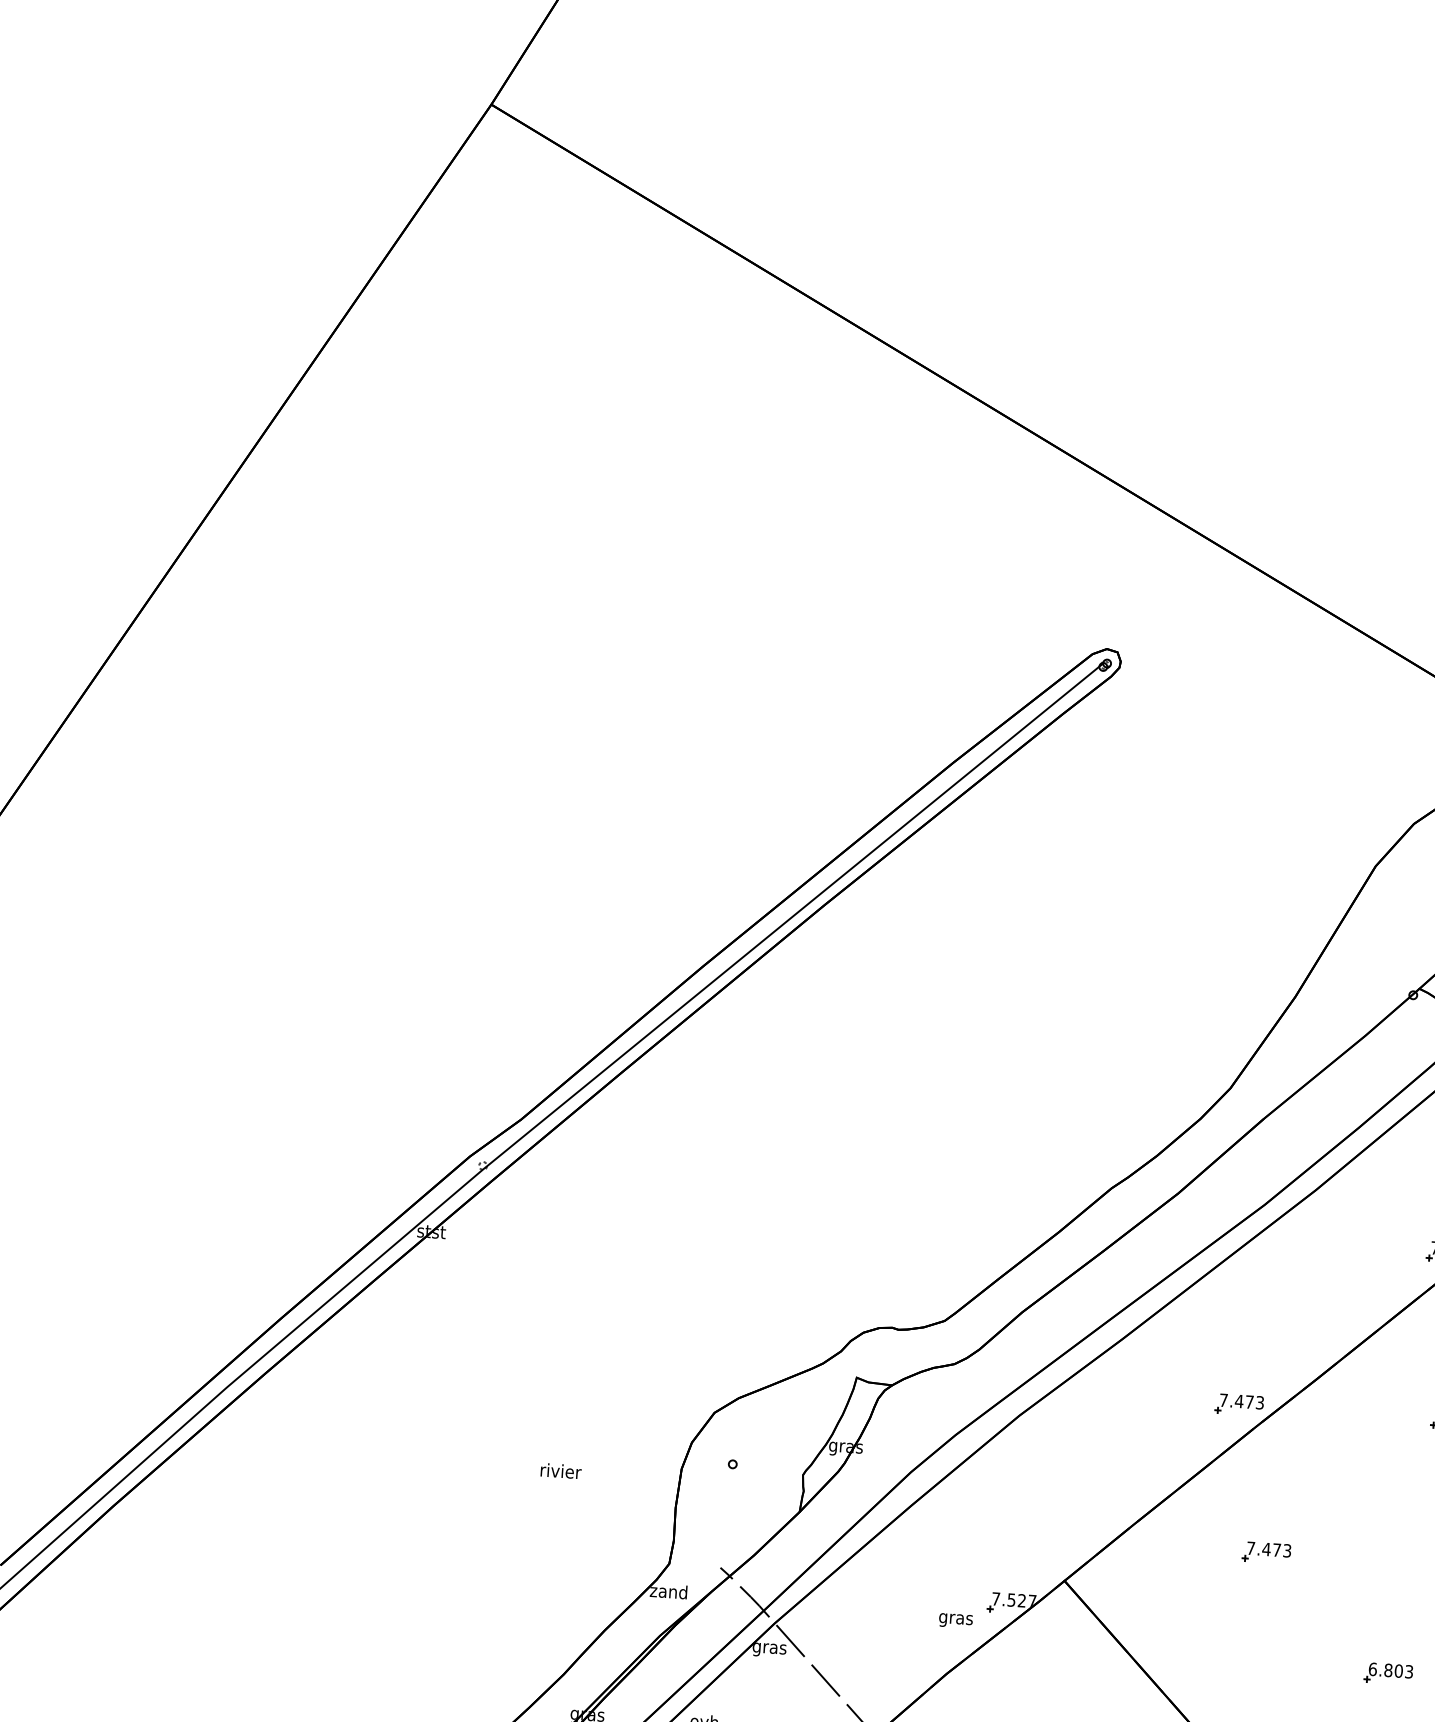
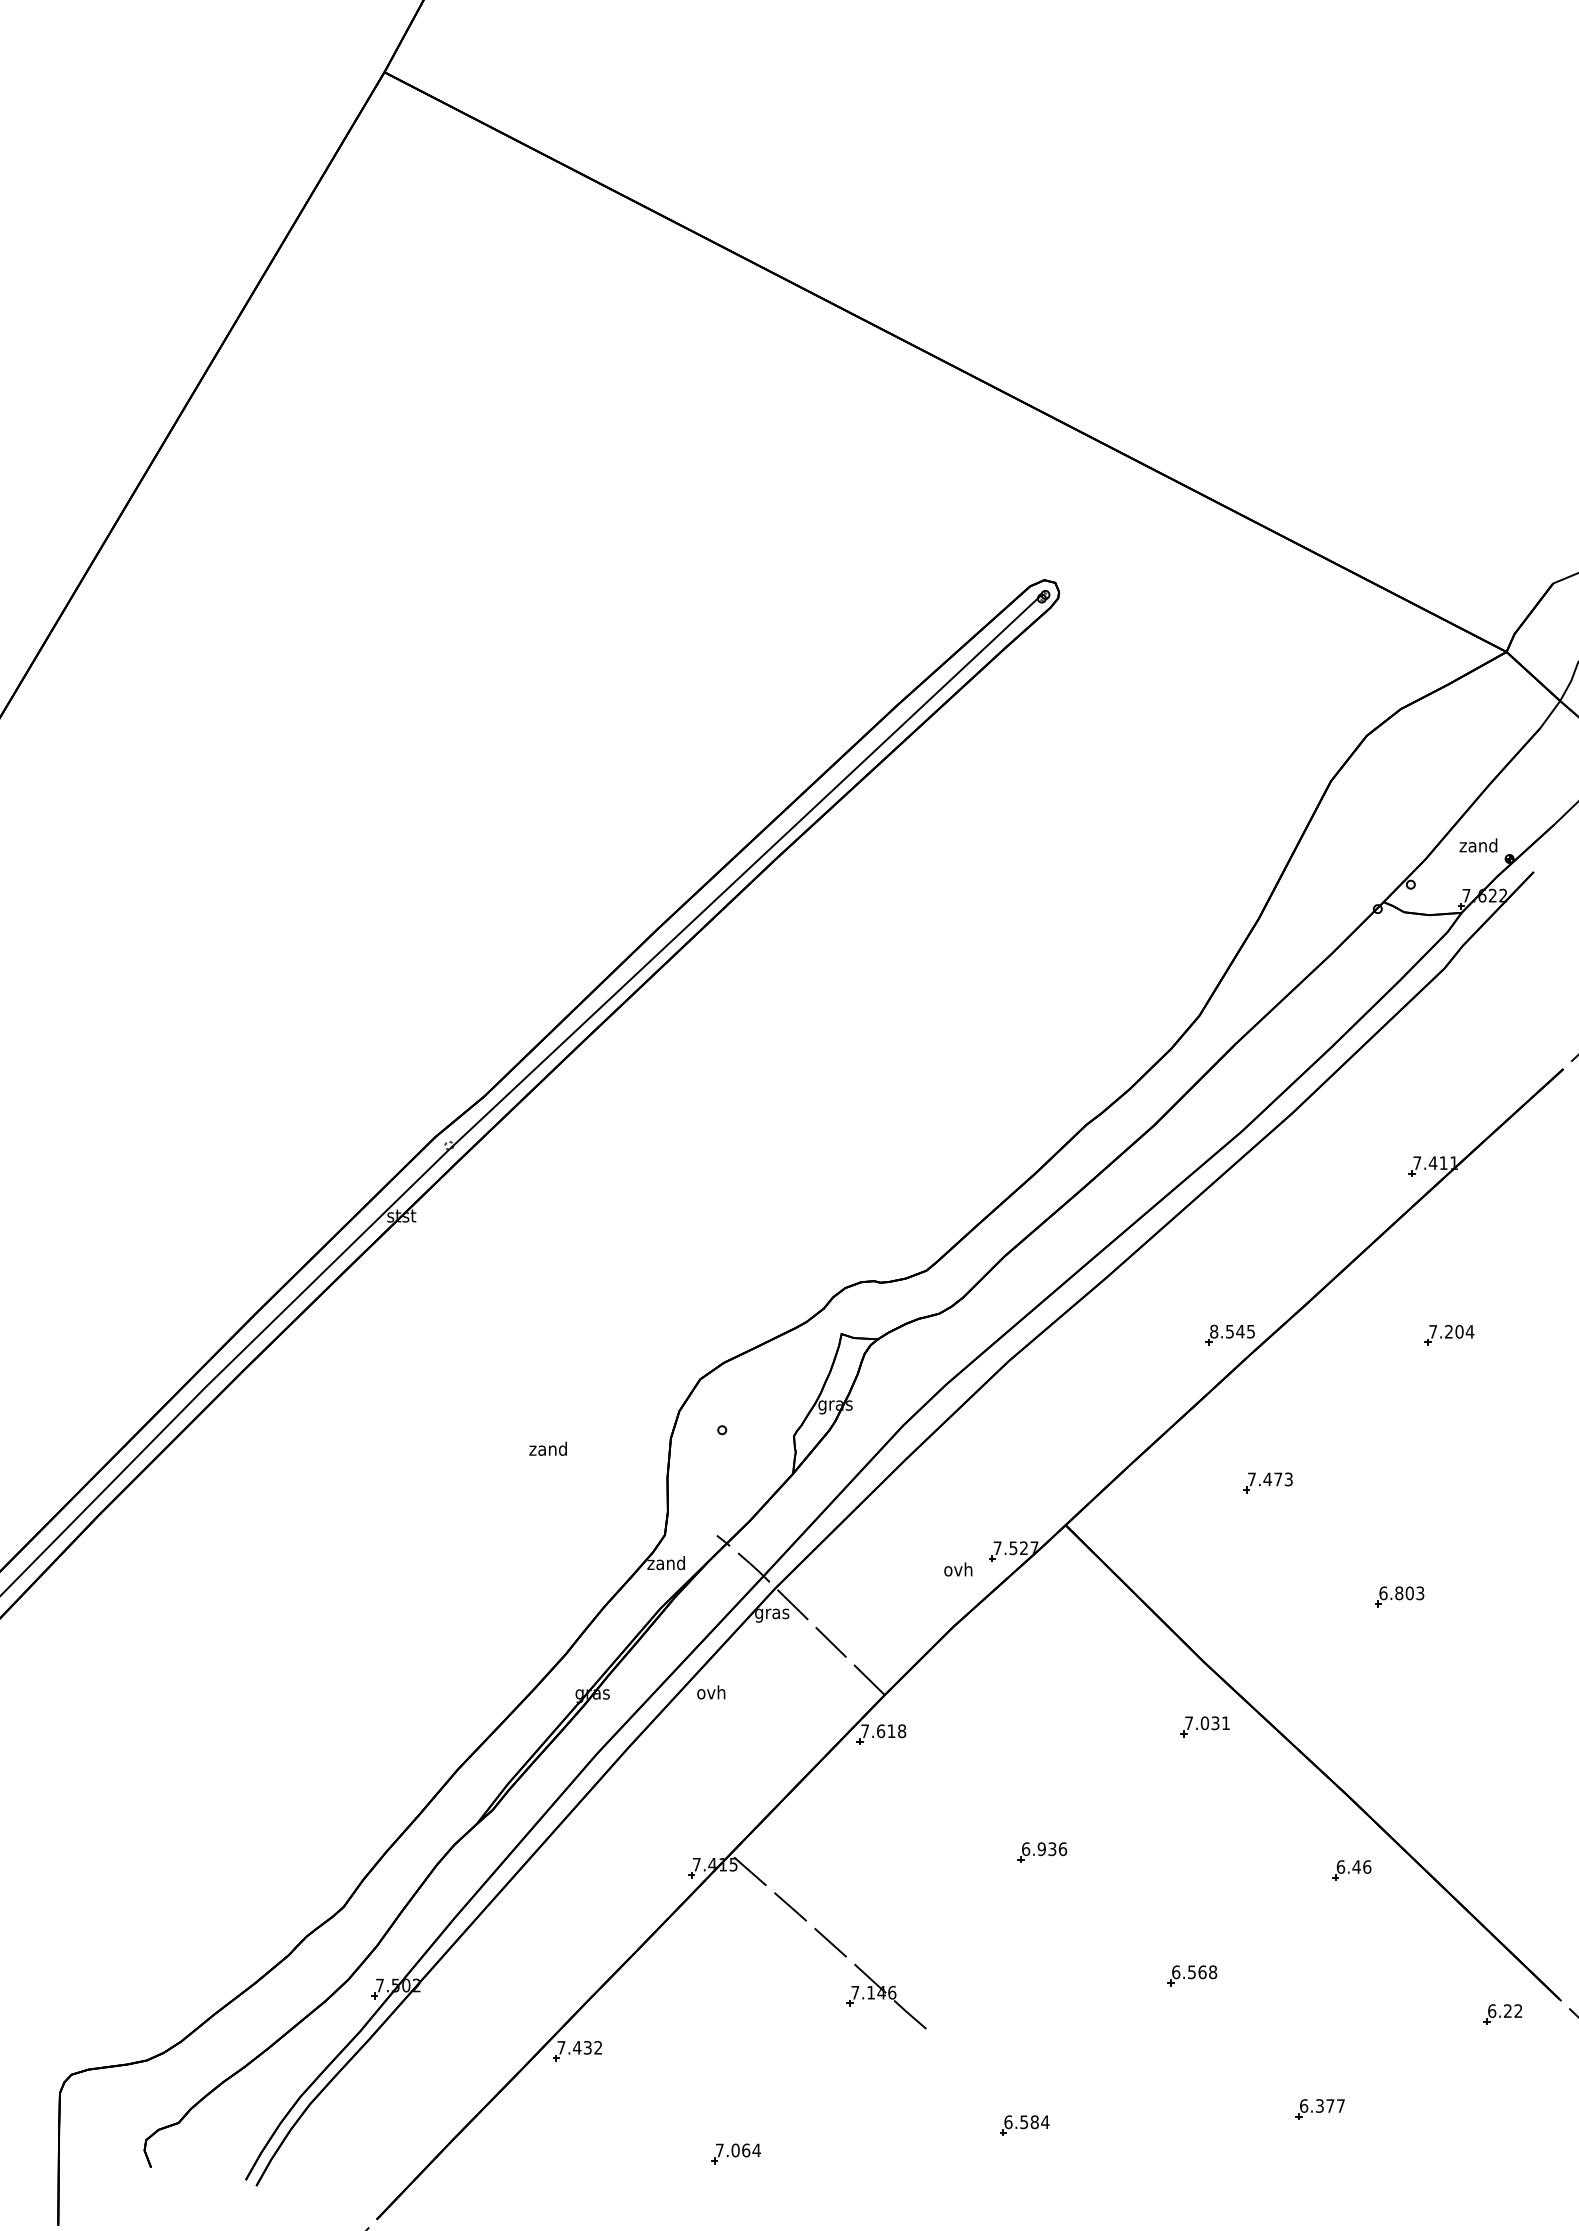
text: (1241, 1401) -> (1232, 1331), 7.473 -> 8.545
text: (560, 1470) -> (548, 1448), rivier -> zand
text: (955, 1619) -> (958, 1571), gras -> ovh

